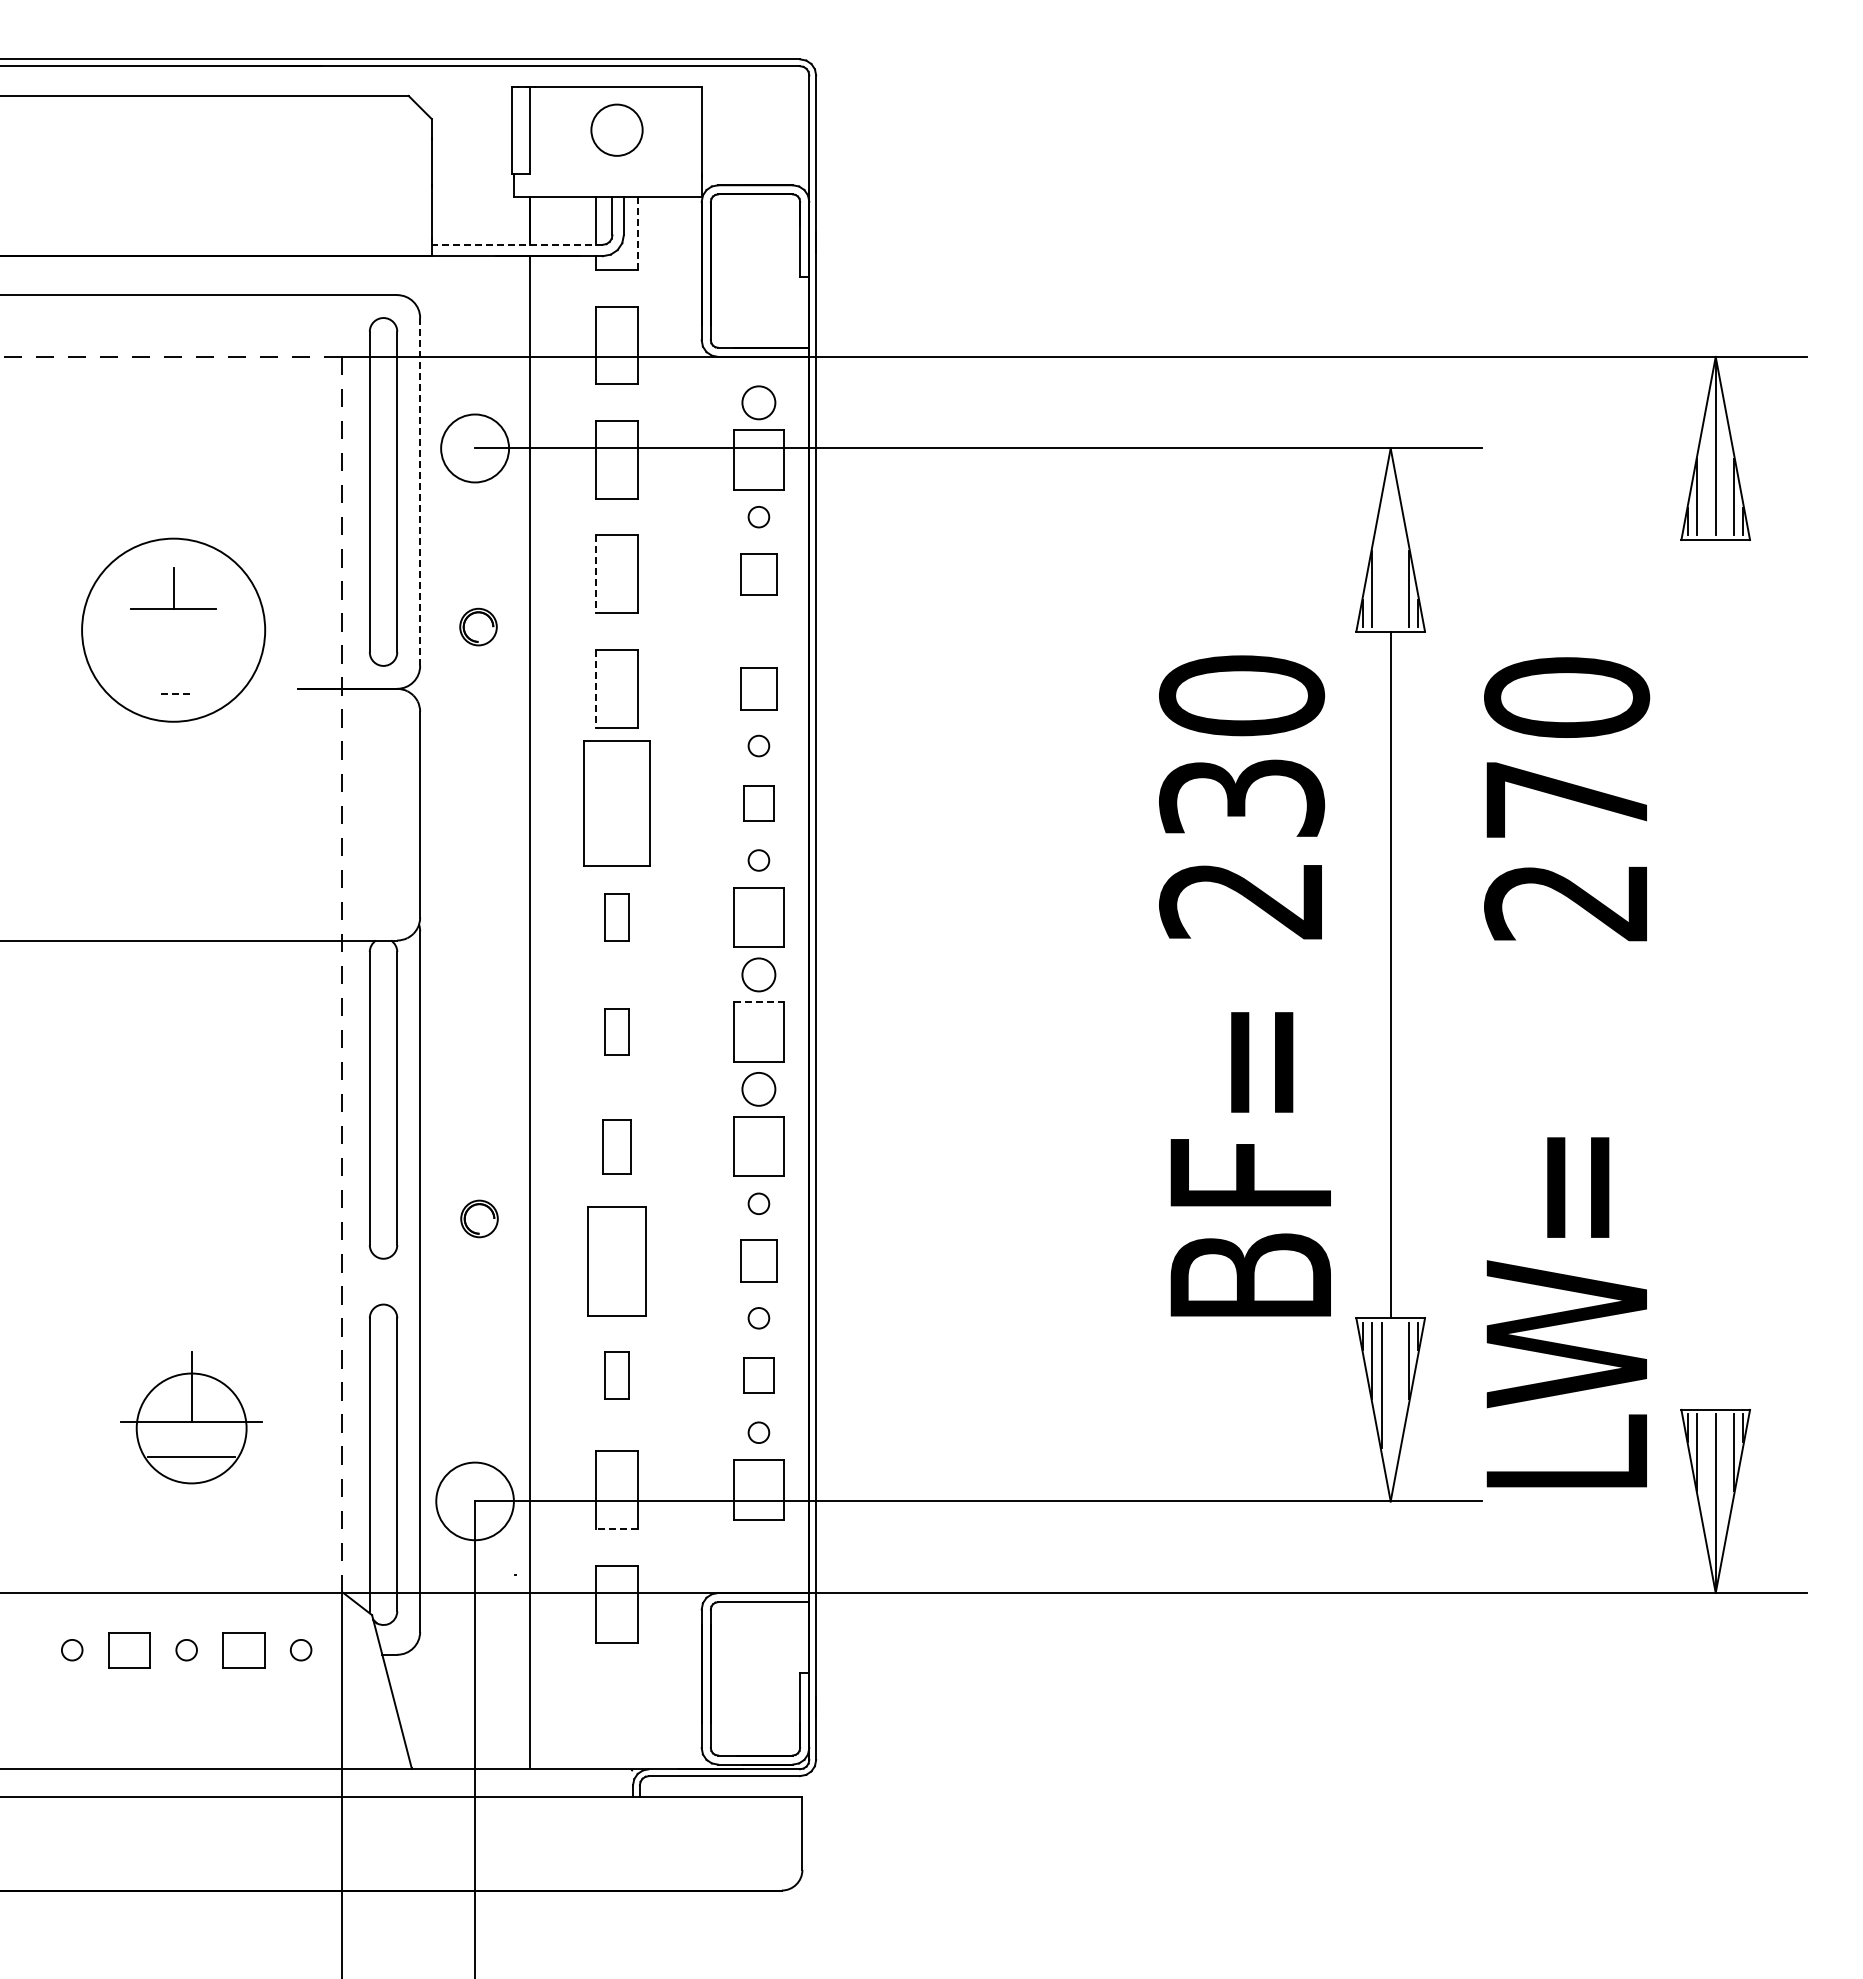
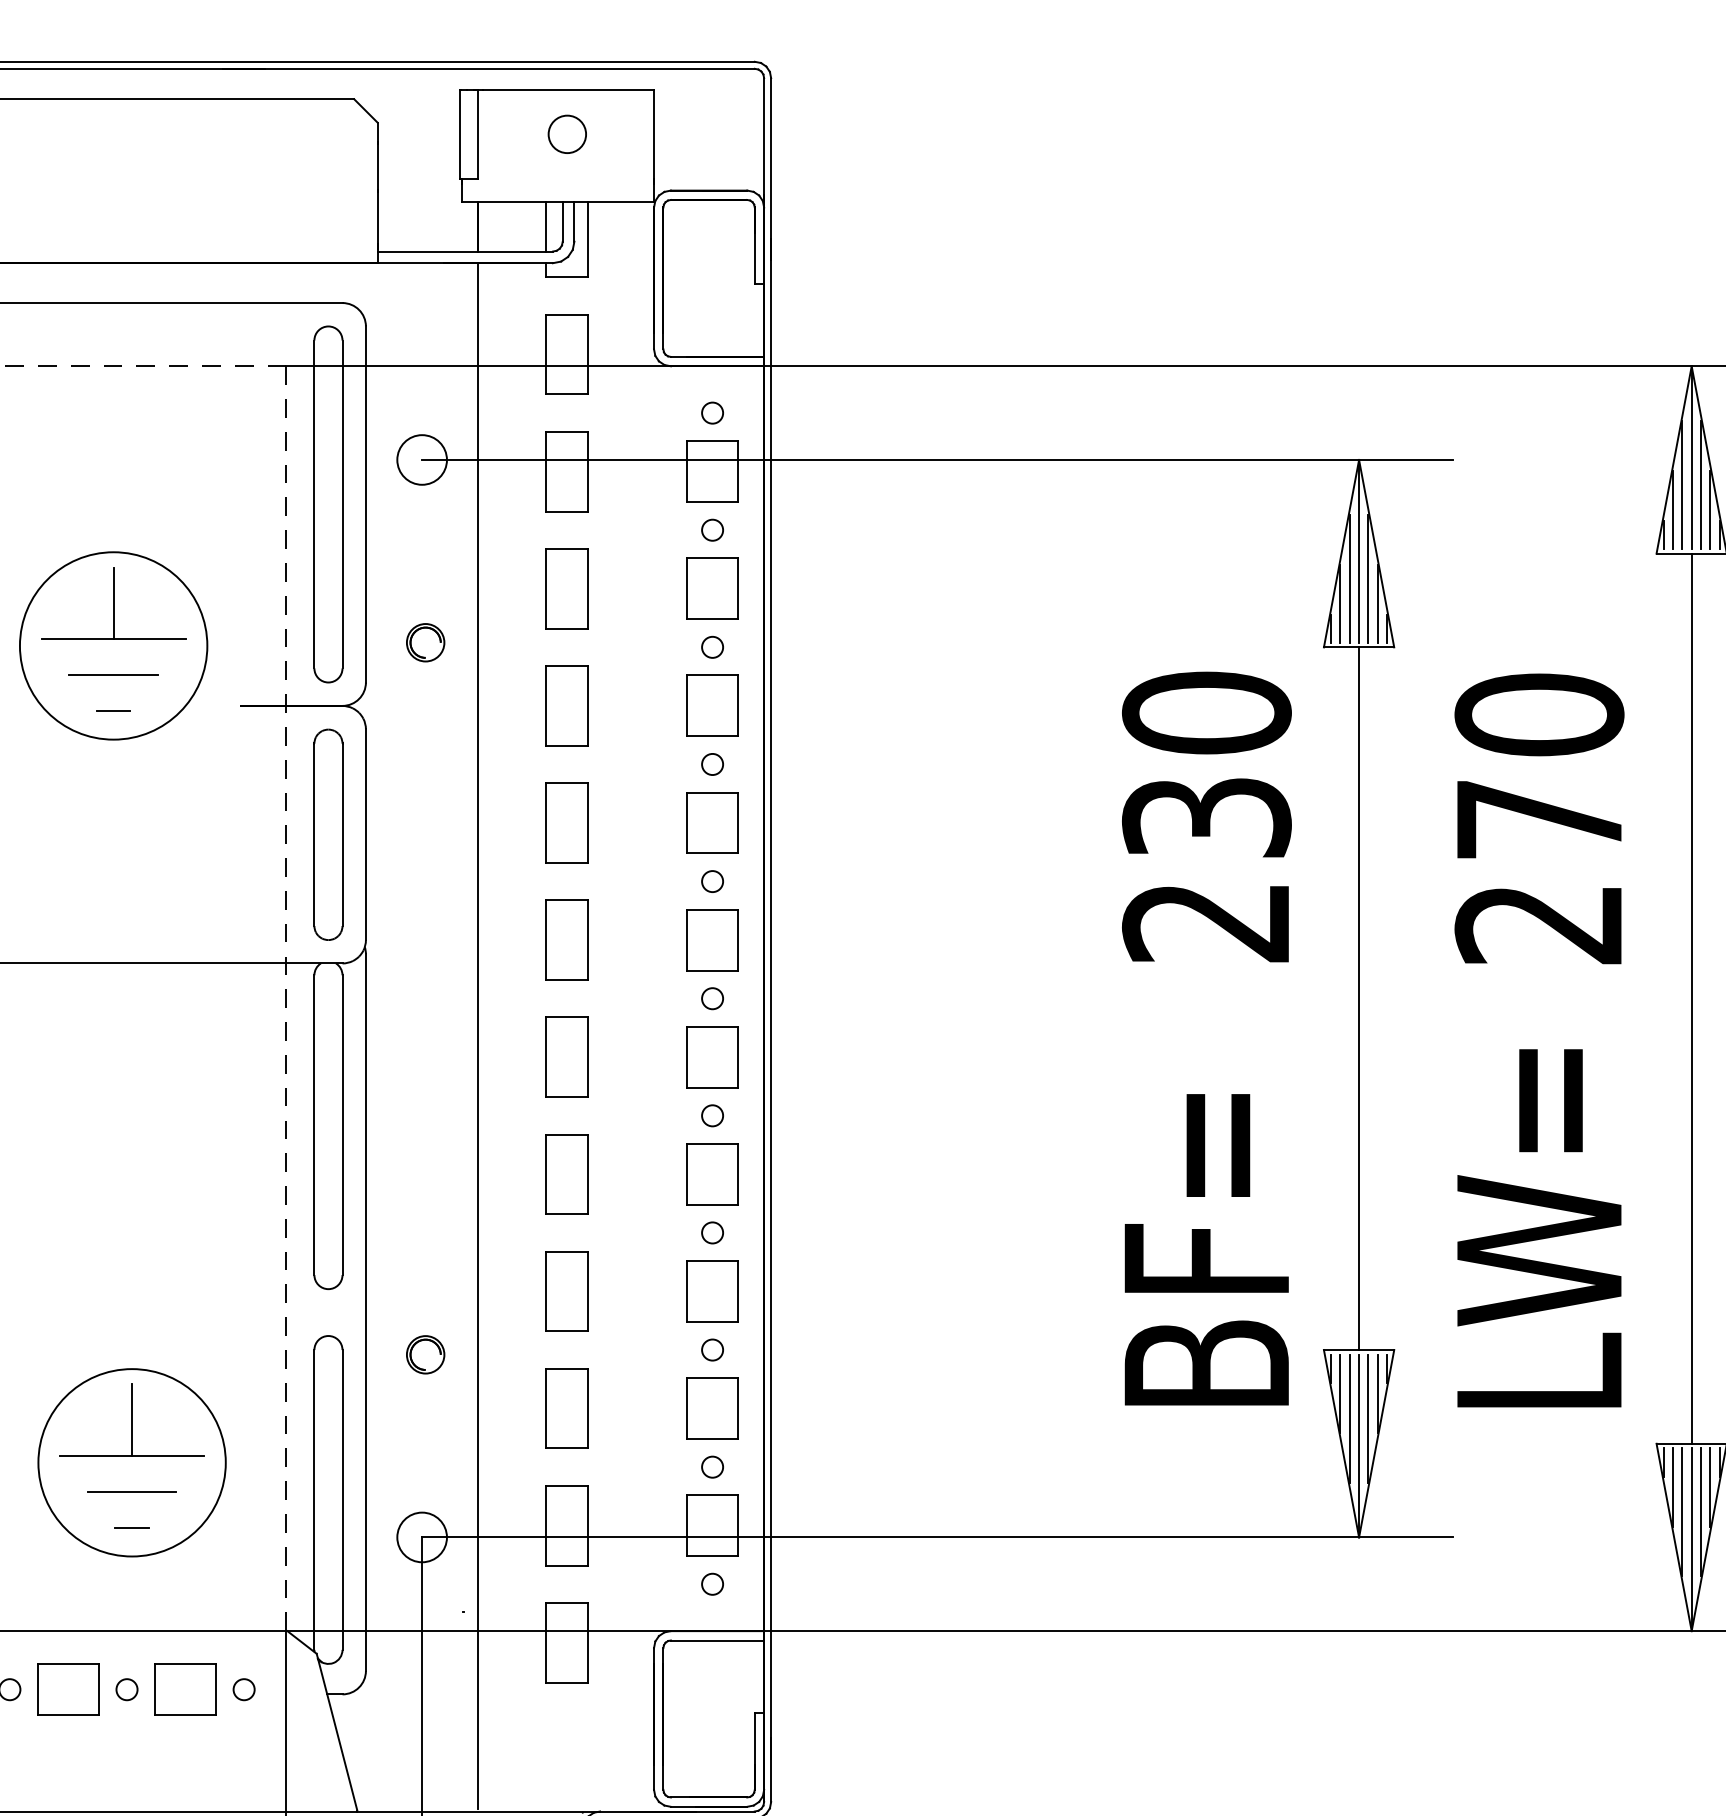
circle: (616, 130) -> (566, 134), size x0.71
line: (637, 233) -> (588, 239), dashed -> solid
line: (517, 244) -> (465, 251), dashed -> solid
circle: (758, 402) -> (712, 412), size x0.62
circle: (474, 448) -> (421, 459), size x0.71
line: (1706, 472) -> (1682, 484), added
line: (1724, 472) -> (1700, 484), added
line: (420, 491) -> (366, 503), dashed -> solid
line: (1390, 540) -> (1358, 554), added
line: (1381, 564) -> (1349, 578), added
line: (1399, 564) -> (1368, 578), added
line: (596, 574) -> (546, 588), dashed -> solid
part: (758, 574) -> (712, 588), size x1.43
part: (173, 588) -> (113, 603), size x1.67
circle: (758, 631) -> (712, 647), added
line: (173, 658) -> (113, 674), added
line: (596, 688) -> (546, 705), dashed -> solid
part: (758, 688) -> (712, 705), size x1.43
line: (173, 693) -> (113, 710), dashed -> solid
part: (616, 802) -> (566, 822), size x0.62
part: (758, 803) -> (712, 823), size x1.67
part: (383, 814) -> (328, 834), added
part: (616, 917) -> (566, 939), size x1.67
circle: (758, 974) -> (712, 998), size x0.62
line: (1715, 974) -> (1691, 998), added
line: (759, 1002) -> (713, 1026), dashed -> solid
part: (616, 1031) -> (566, 1056), size x1.67
circle: (758, 1089) -> (712, 1115), size x0.62
part: (616, 1146) -> (566, 1174), size x1.43
text: (1250, 1164) -> (1206, 1249), moved
part: (479, 1218) -> (425, 1354), moved
part: (616, 1260) -> (566, 1290), size x0.71
part: (758, 1260) -> (712, 1290), size x1.43
text: (1566, 1312) -> (1538, 1228), moved
part: (616, 1375) -> (566, 1408), size x1.67
part: (758, 1375) -> (712, 1408), size x1.67
line: (1399, 1385) -> (1368, 1418), added
line: (1390, 1409) -> (1358, 1443), added
circle: (191, 1428) -> (131, 1462), size x1.67
line: (1706, 1476) -> (1682, 1511), added
line: (1724, 1476) -> (1700, 1511), added
line: (191, 1492) -> (131, 1528), added
circle: (474, 1501) -> (421, 1537), size x0.62
line: (617, 1528) -> (567, 1565), dashed -> solid
circle: (758, 1547) -> (712, 1584), added
part: (129, 1649) -> (68, 1688), size x1.43
part: (243, 1649) -> (185, 1688), size x1.43

